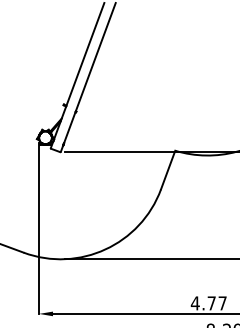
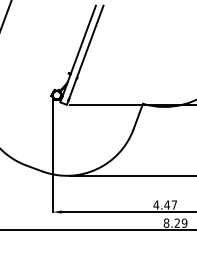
text: (212, 302) -> (167, 204), 4.77 -> 4.47

